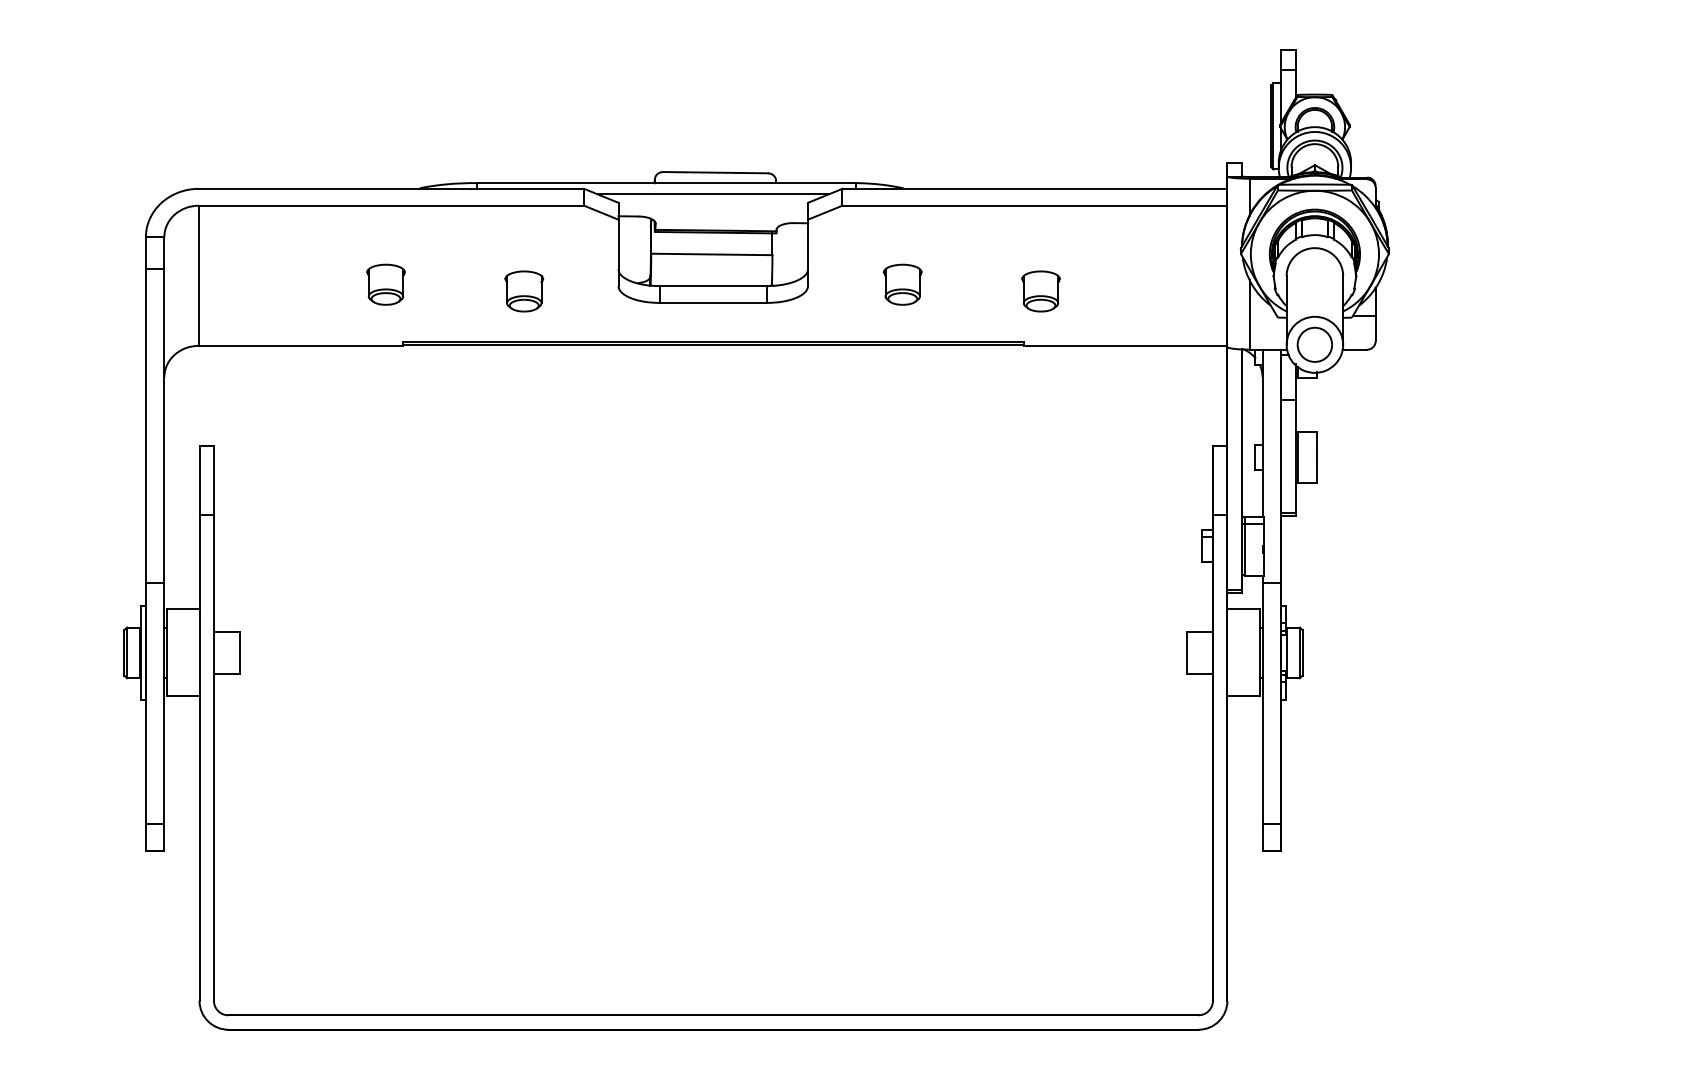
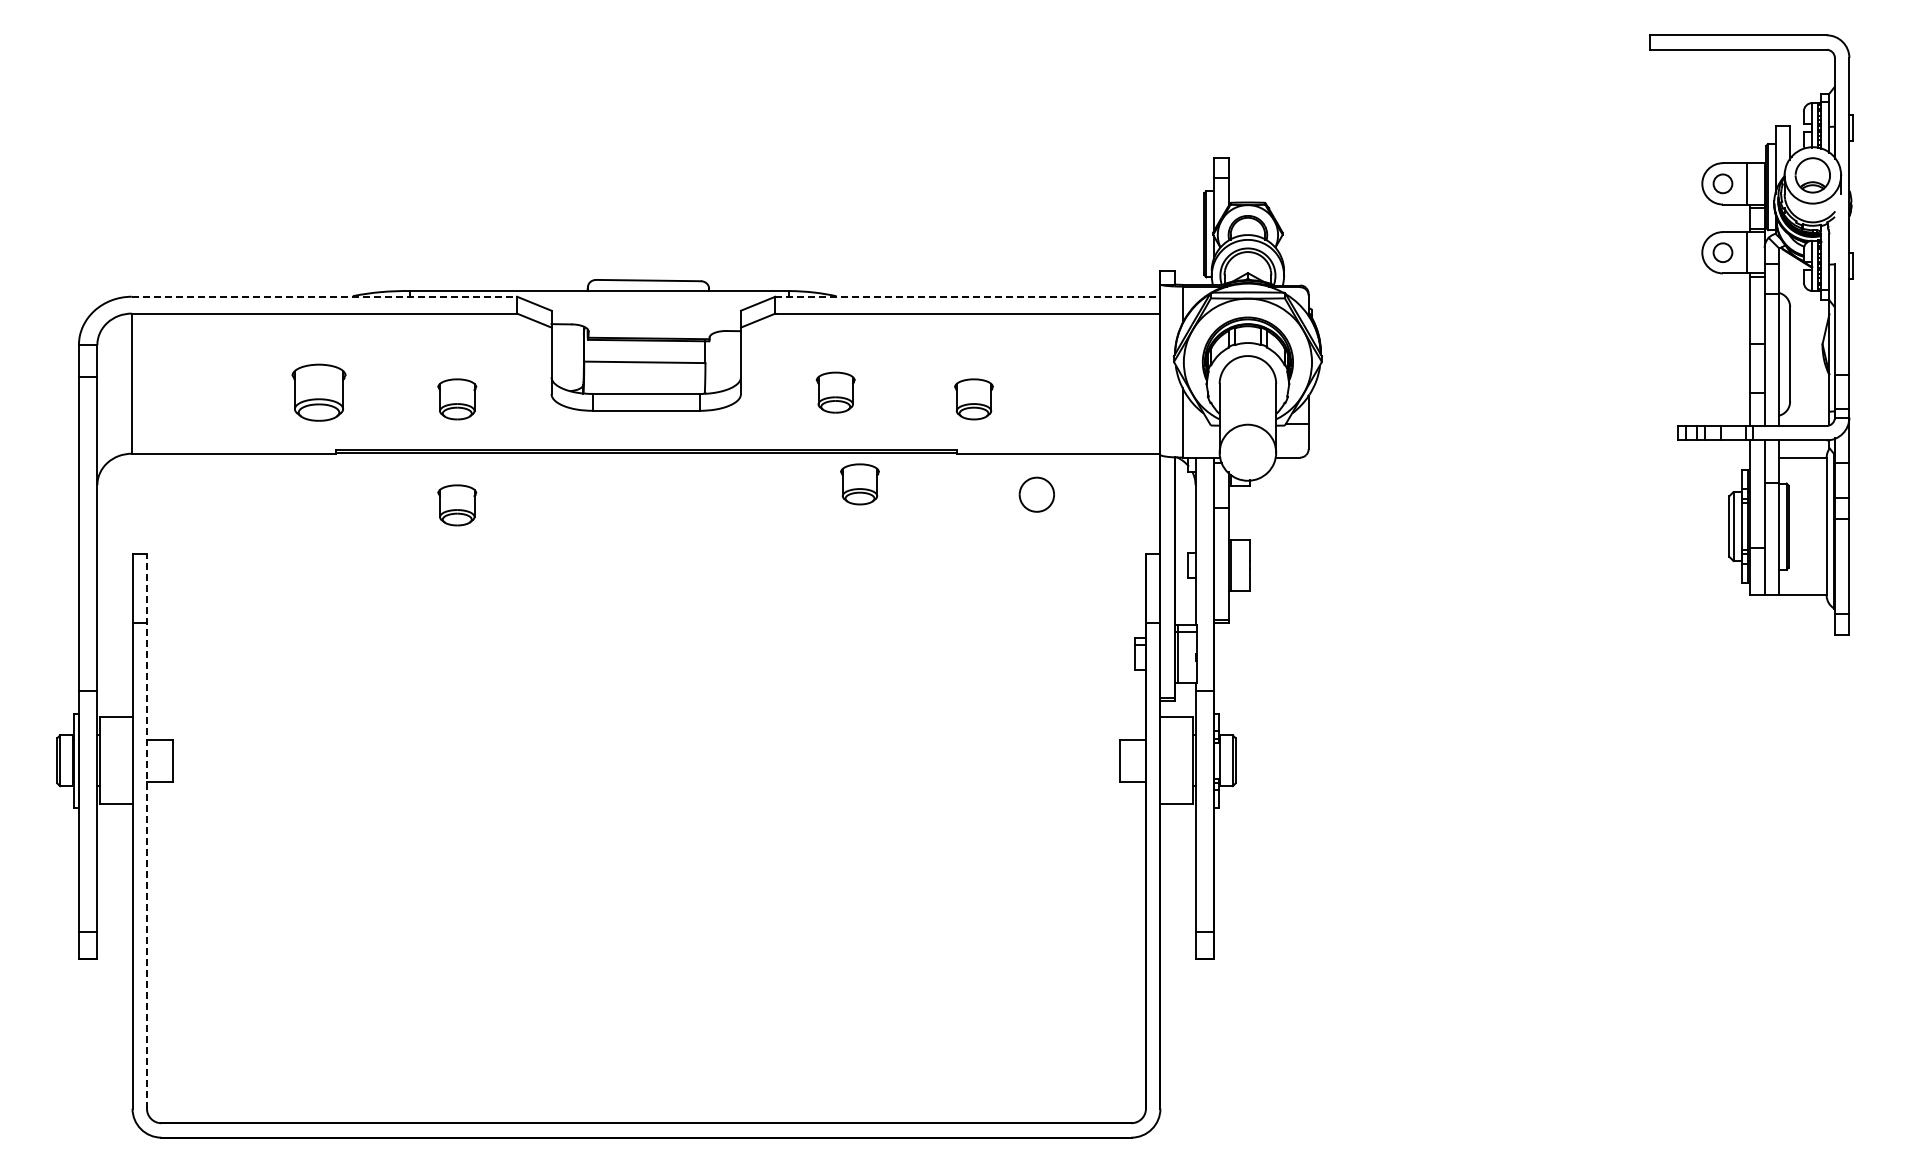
line: (391, 188) -> (324, 296), solid -> dashed
line: (1035, 188) -> (968, 296), solid -> dashed
line: (712, 194) -> (645, 302), removed
part: (385, 284) -> (318, 392), size x1.4
part: (1314, 344) -> (1036, 494), moved
part: (926, 376) -> (859, 484), added
part: (524, 397) -> (457, 505), added
line: (213, 722) -> (146, 830), solid -> dashed

